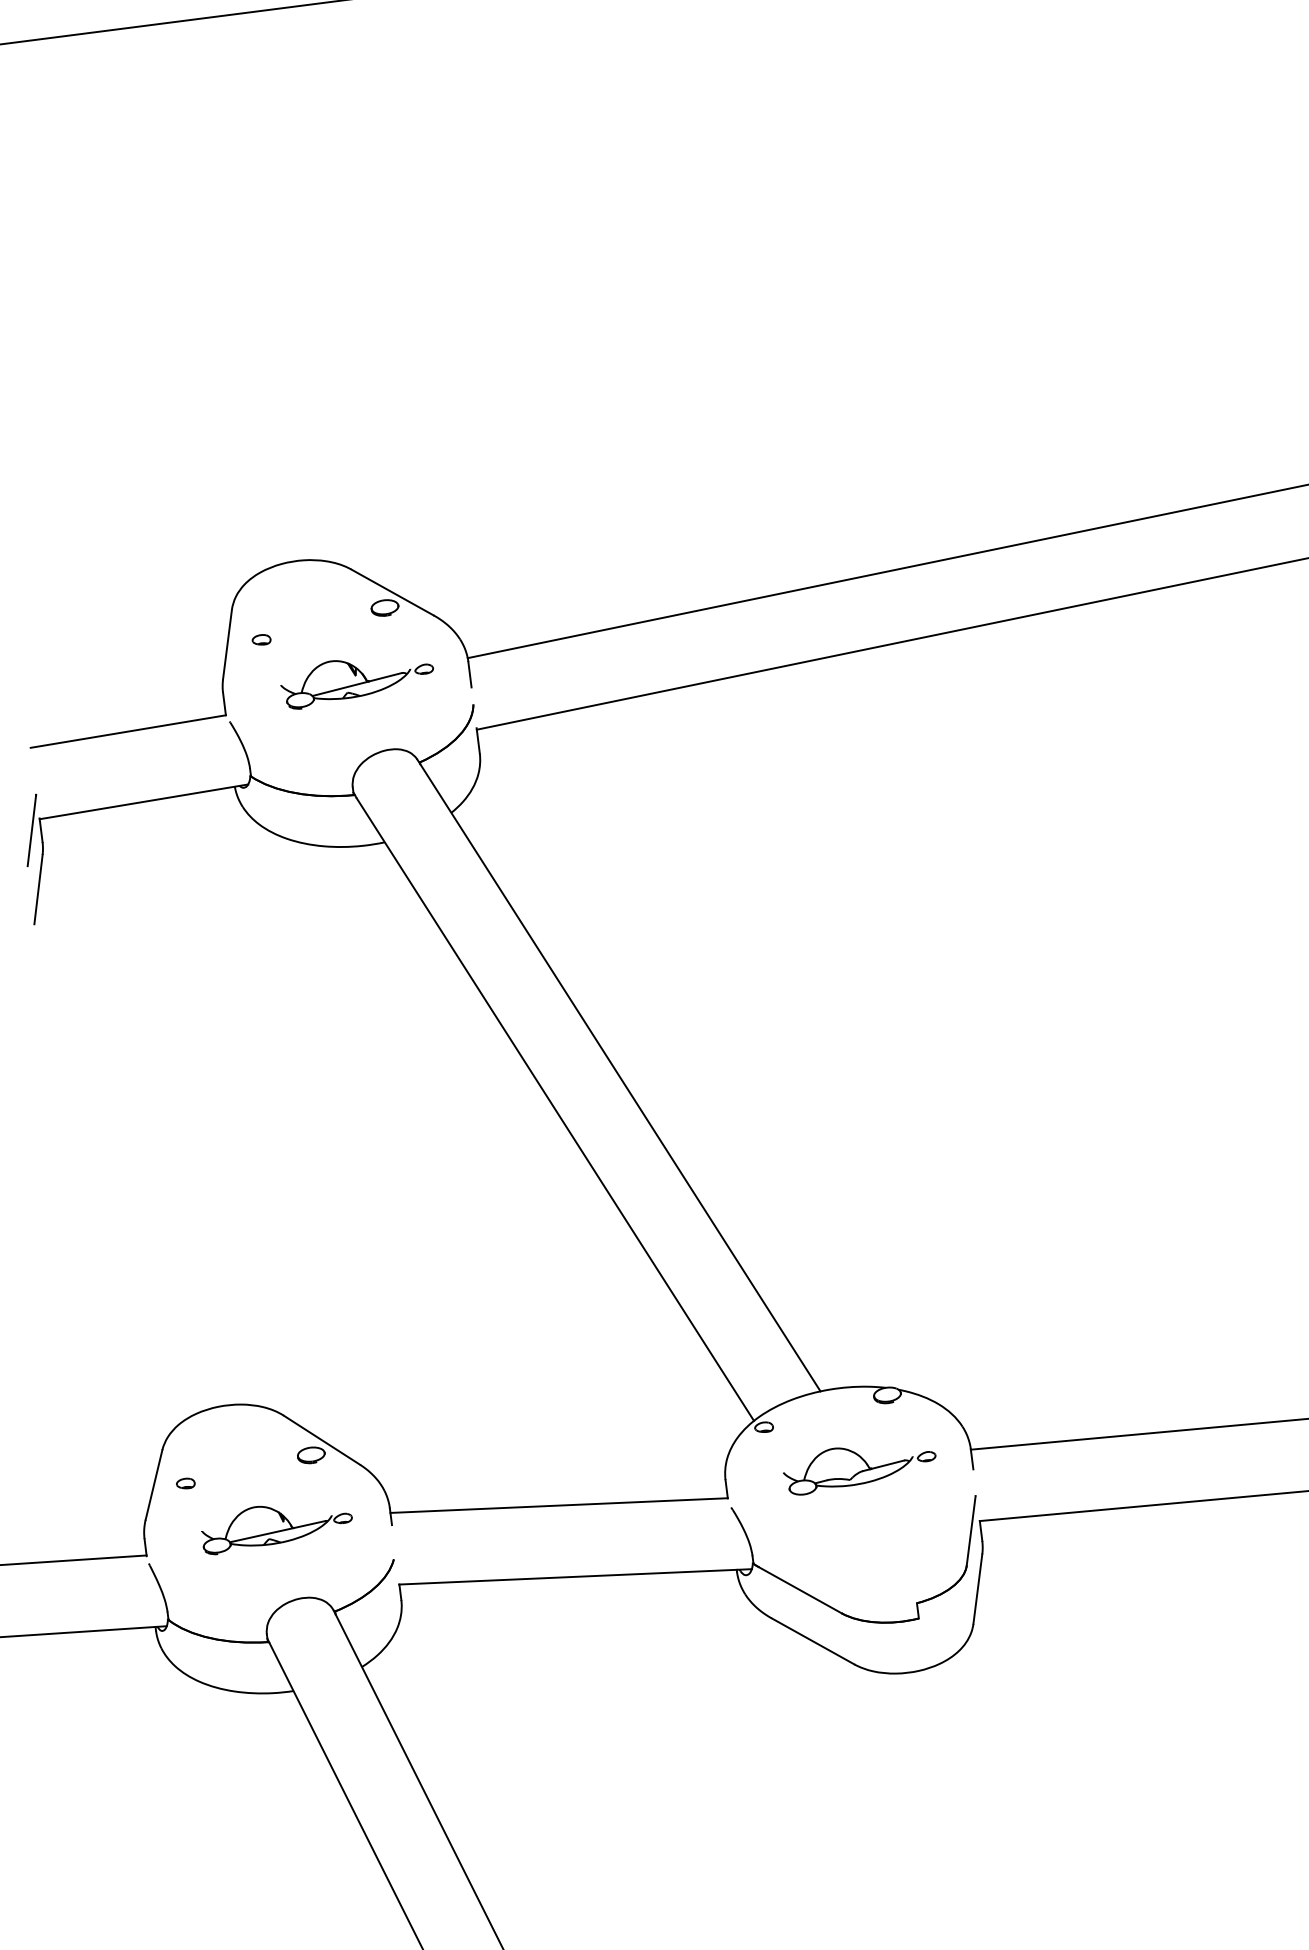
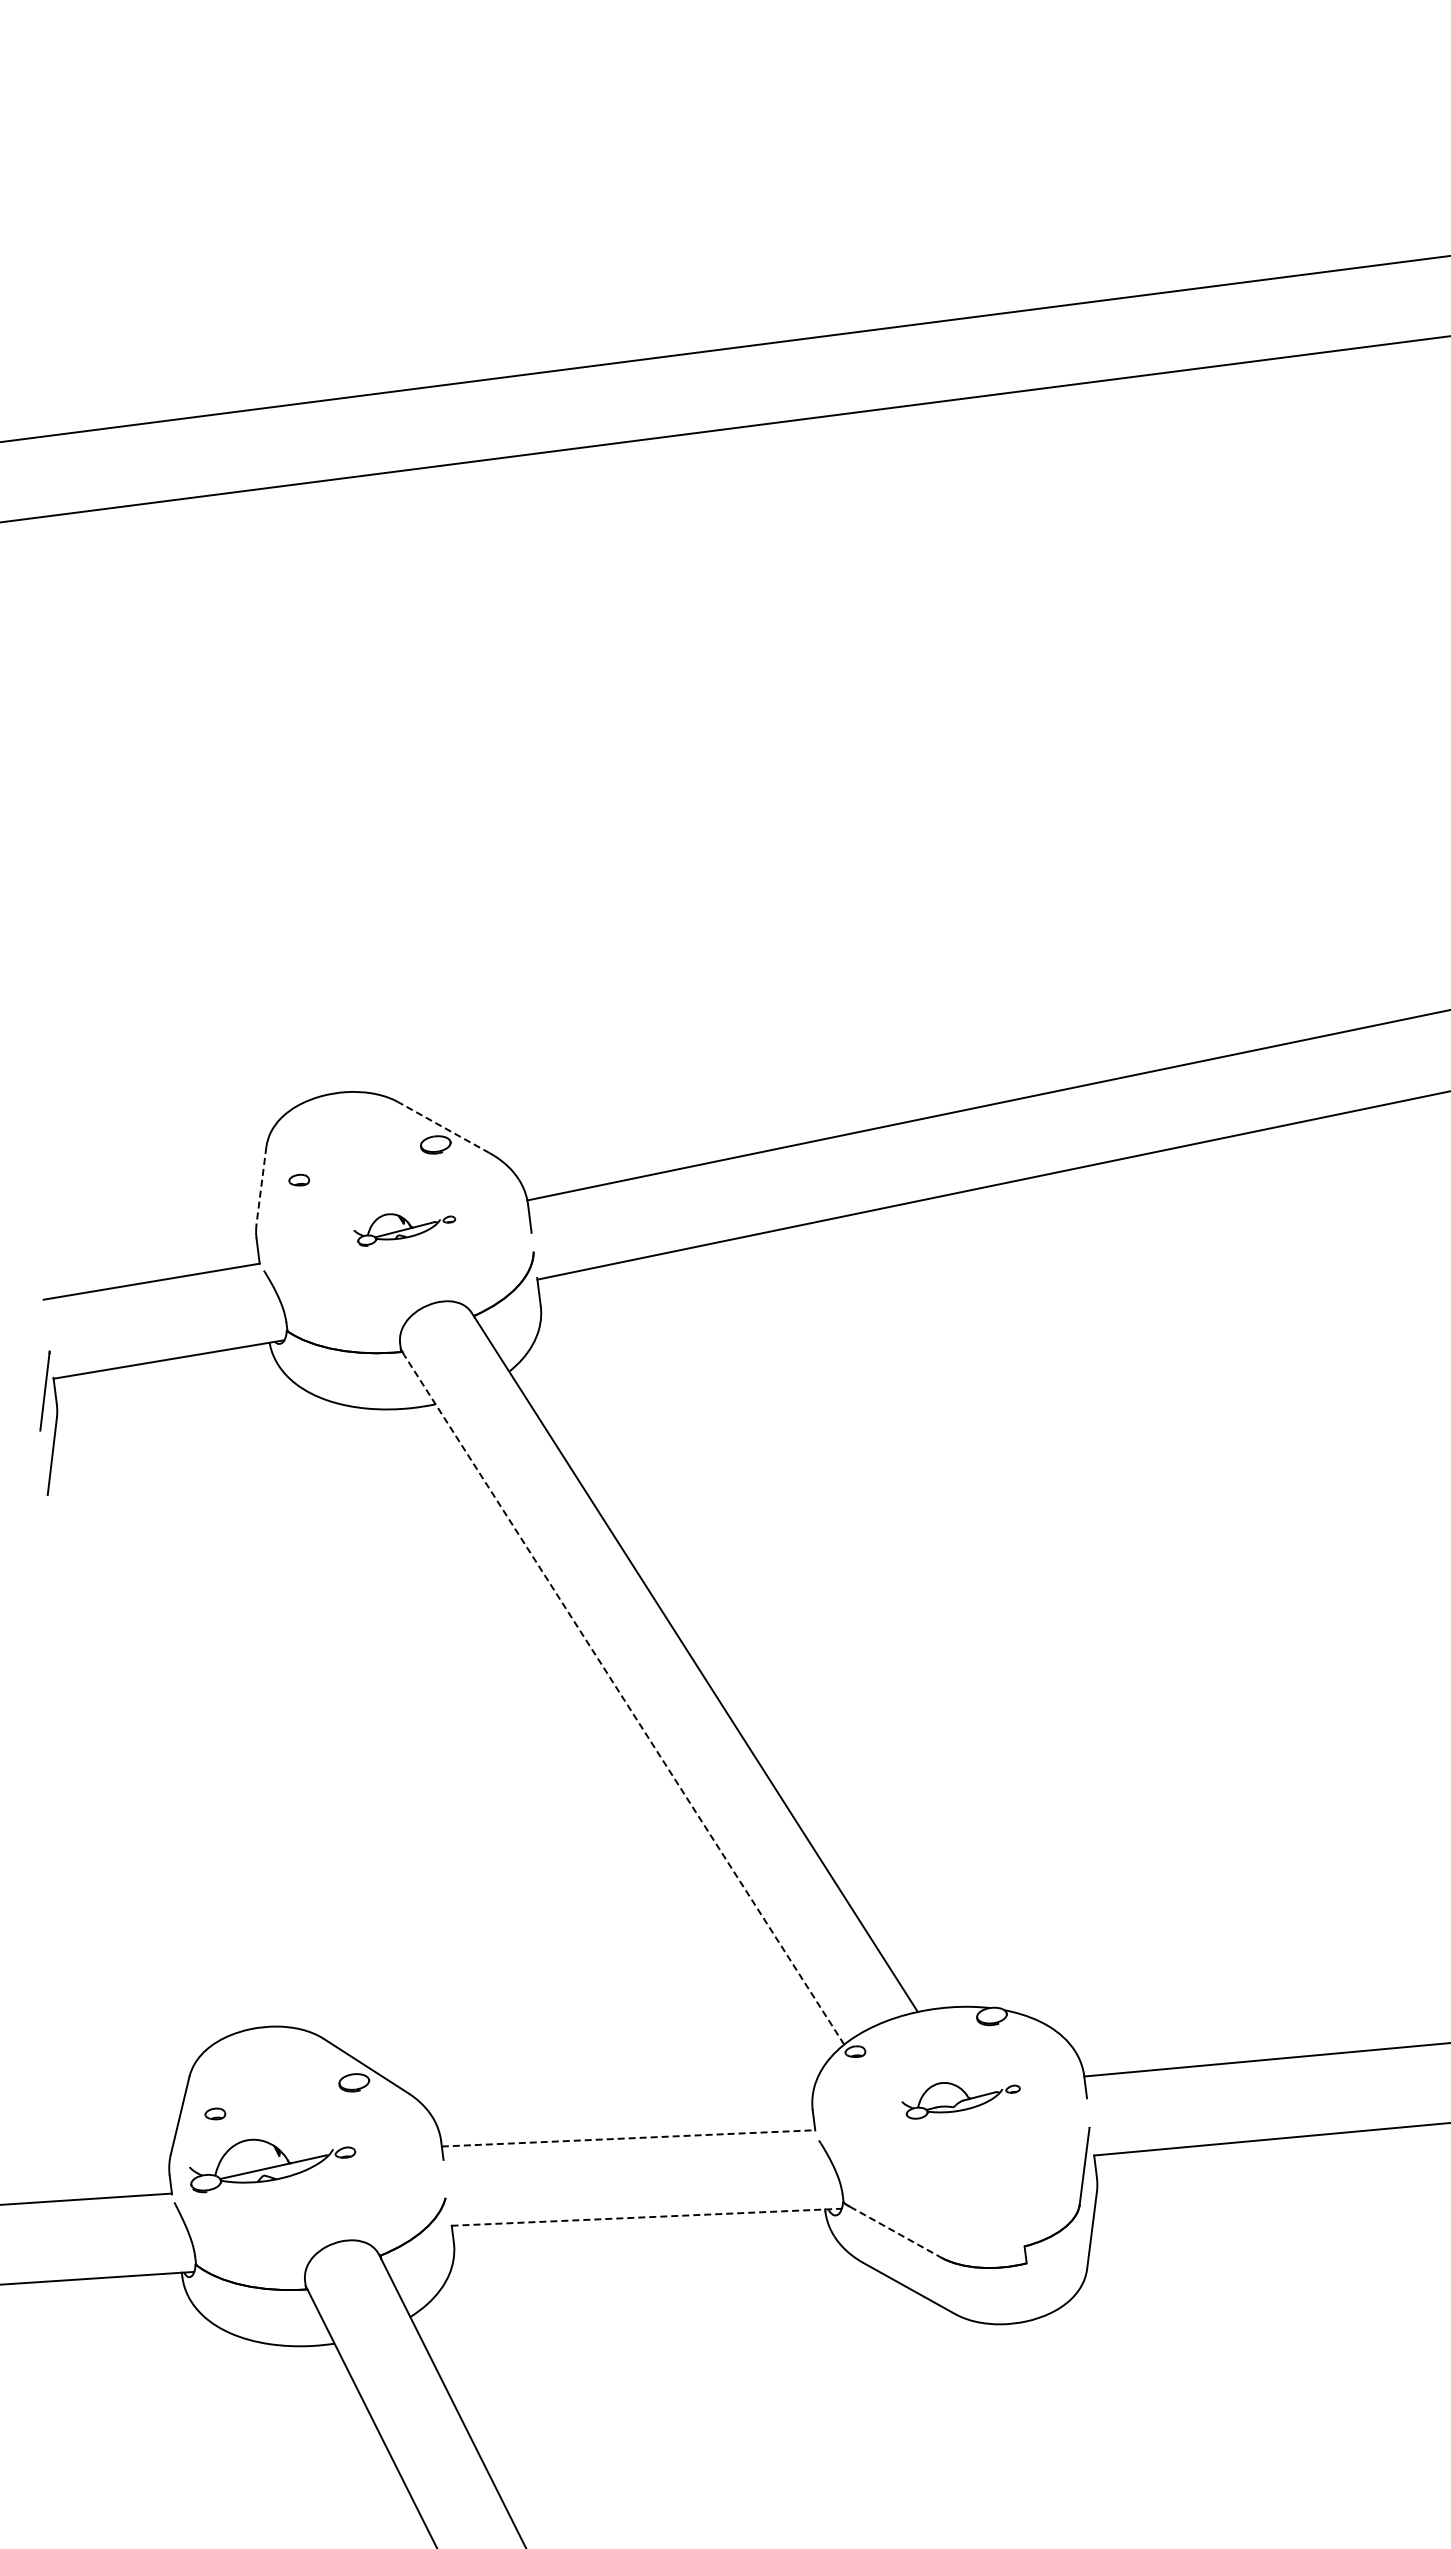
line: (391, 592) -> (443, 1127), solid -> dashed
line: (227, 644) -> (261, 1185), solid -> dashed
part: (356, 684) -> (404, 1229), size x0.6
line: (555, 1109) -> (624, 1700), solid -> dashed
part: (859, 1471) -> (960, 2100), size x0.7
line: (559, 1505) -> (628, 2138), solid -> dashed
part: (277, 1530) -> (272, 2165), moved
line: (576, 1577) -> (647, 2217), solid -> dashed
line: (801, 1590) -> (896, 2232), solid -> dashed

